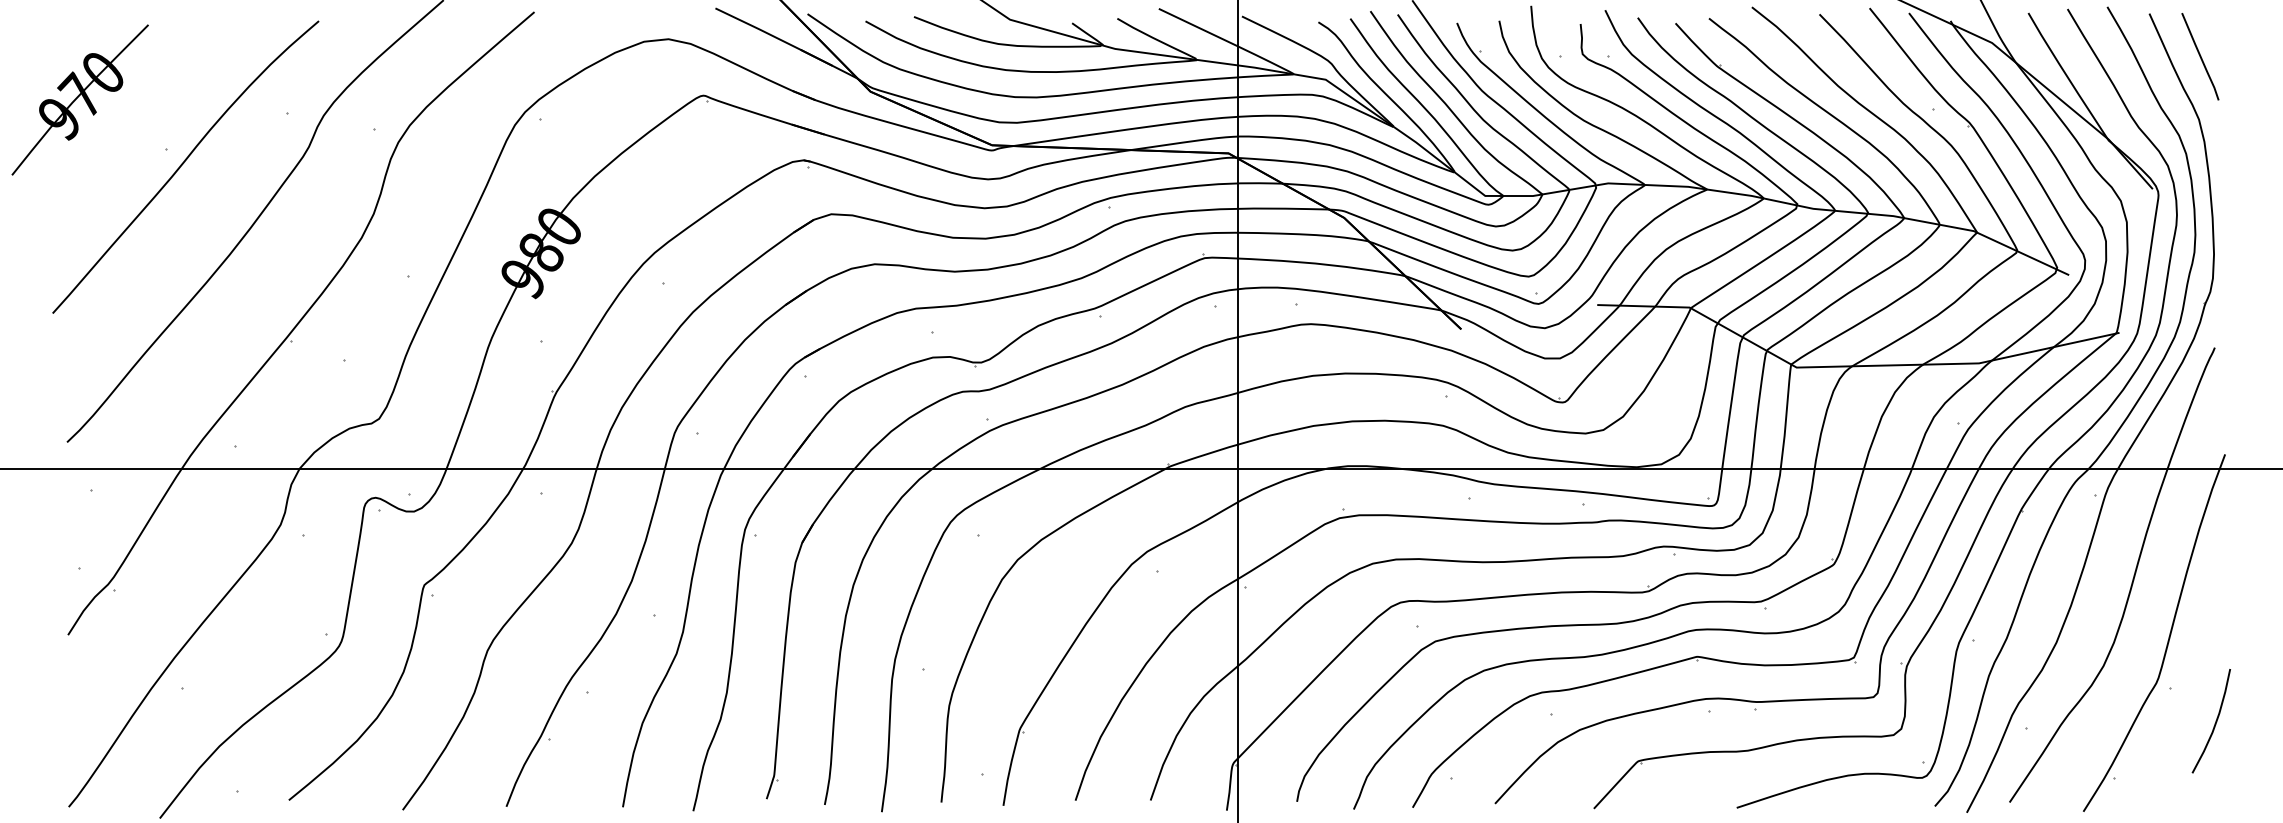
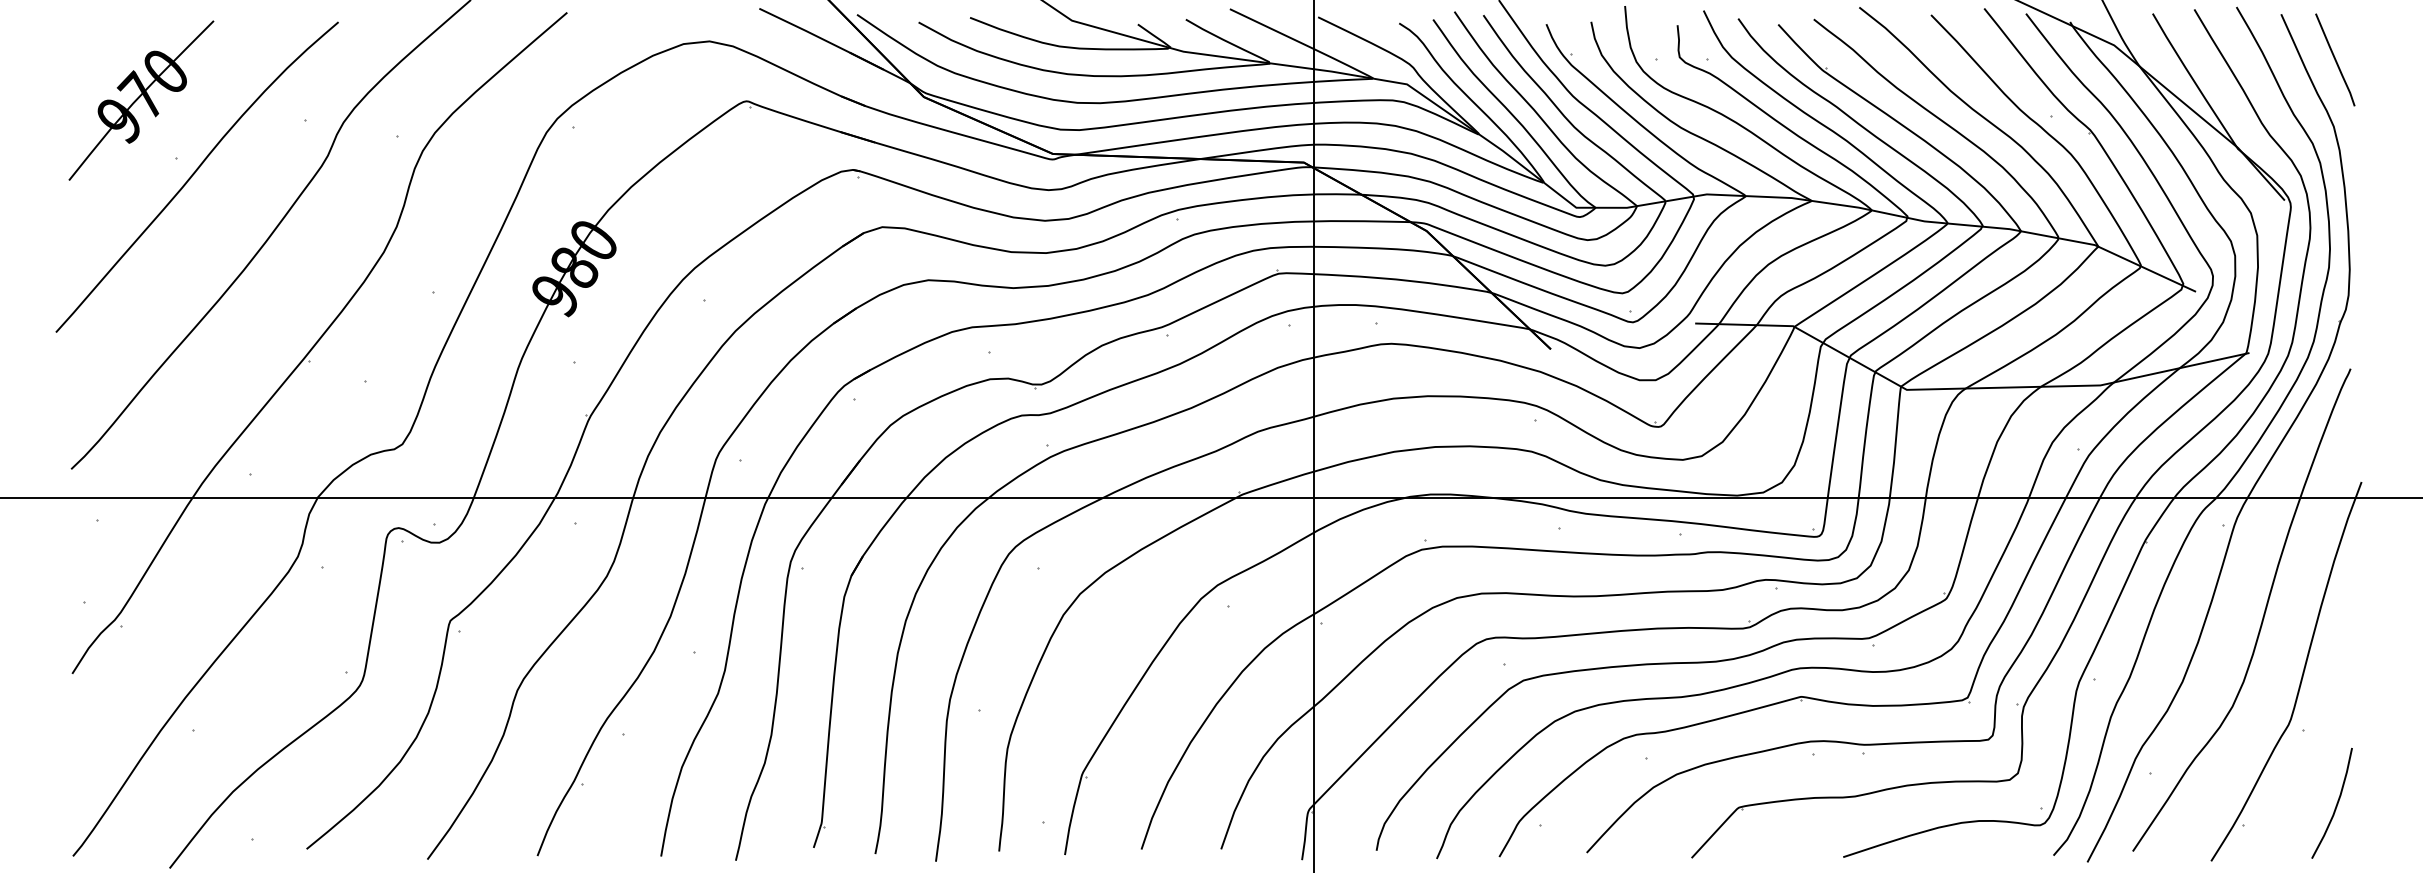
part: (79, 99) -> (140, 100), moved
curve: (2214, 723) -> (2335, 805), moved

